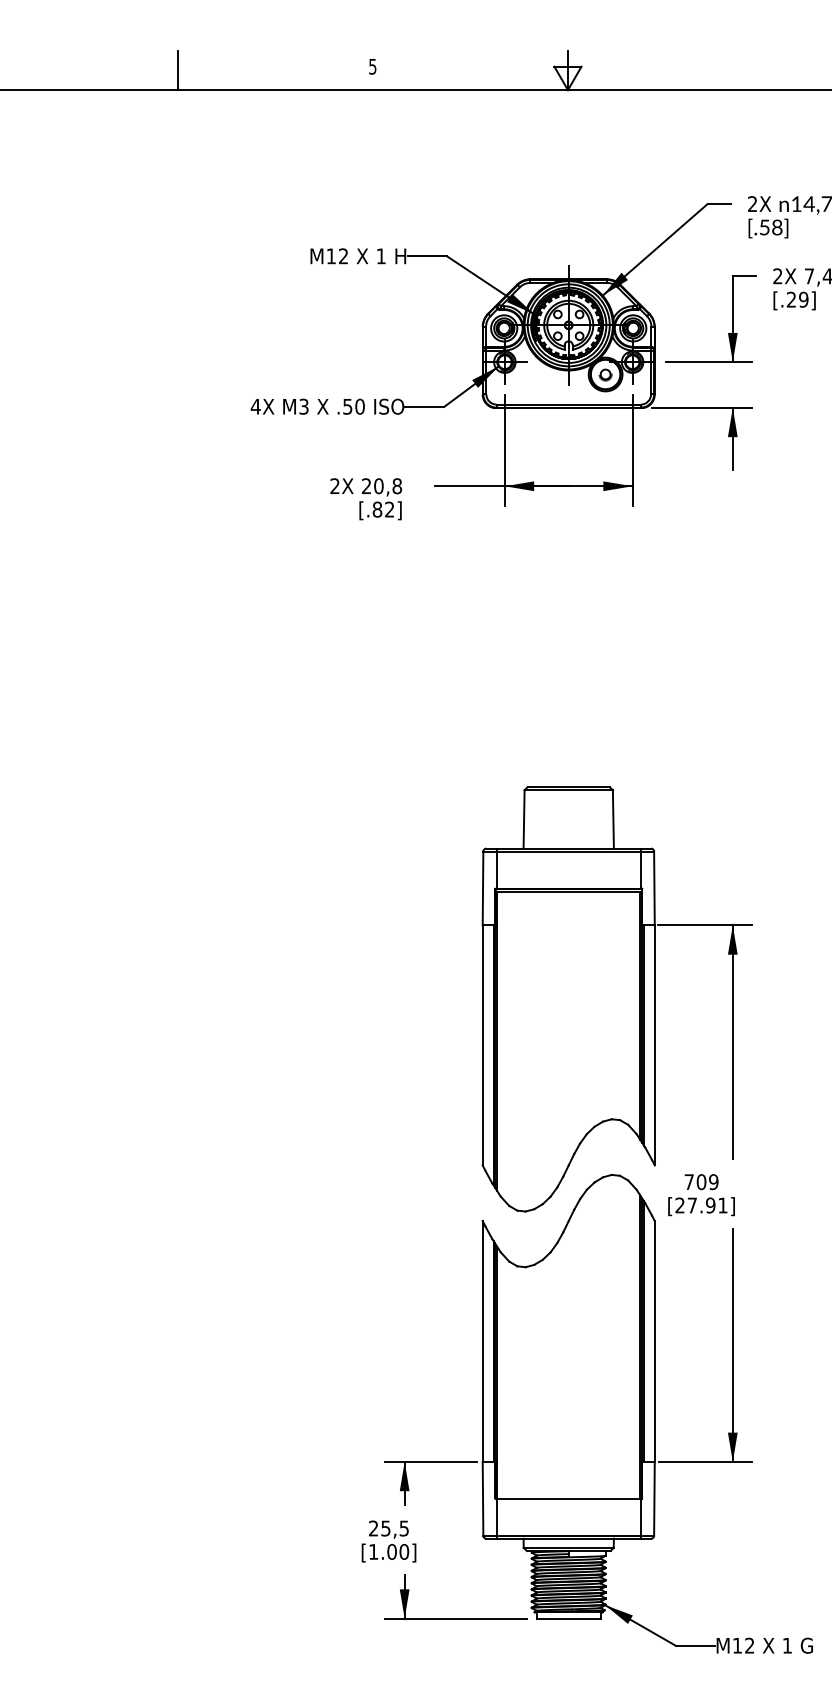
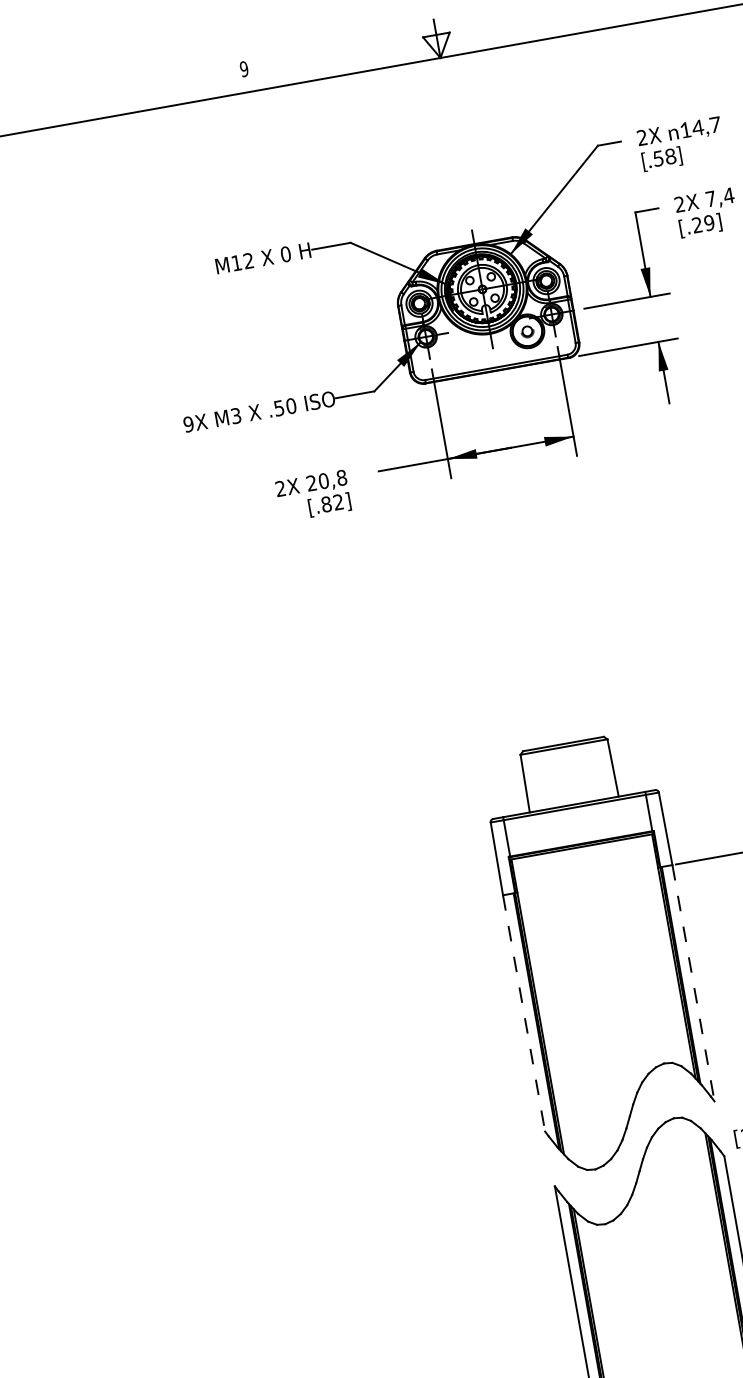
text: (372, 66) -> (243, 68), 5 -> 9
line: (177, 70) -> (52, 107), removed
text: (381, 256) -> (286, 254), 1 -> 0
text: (255, 406) -> (188, 424), 4X -> 9X
line: (482, 1045) -> (523, 1013), solid -> dashed
line: (654, 1045) -> (693, 983), solid -> dashed

